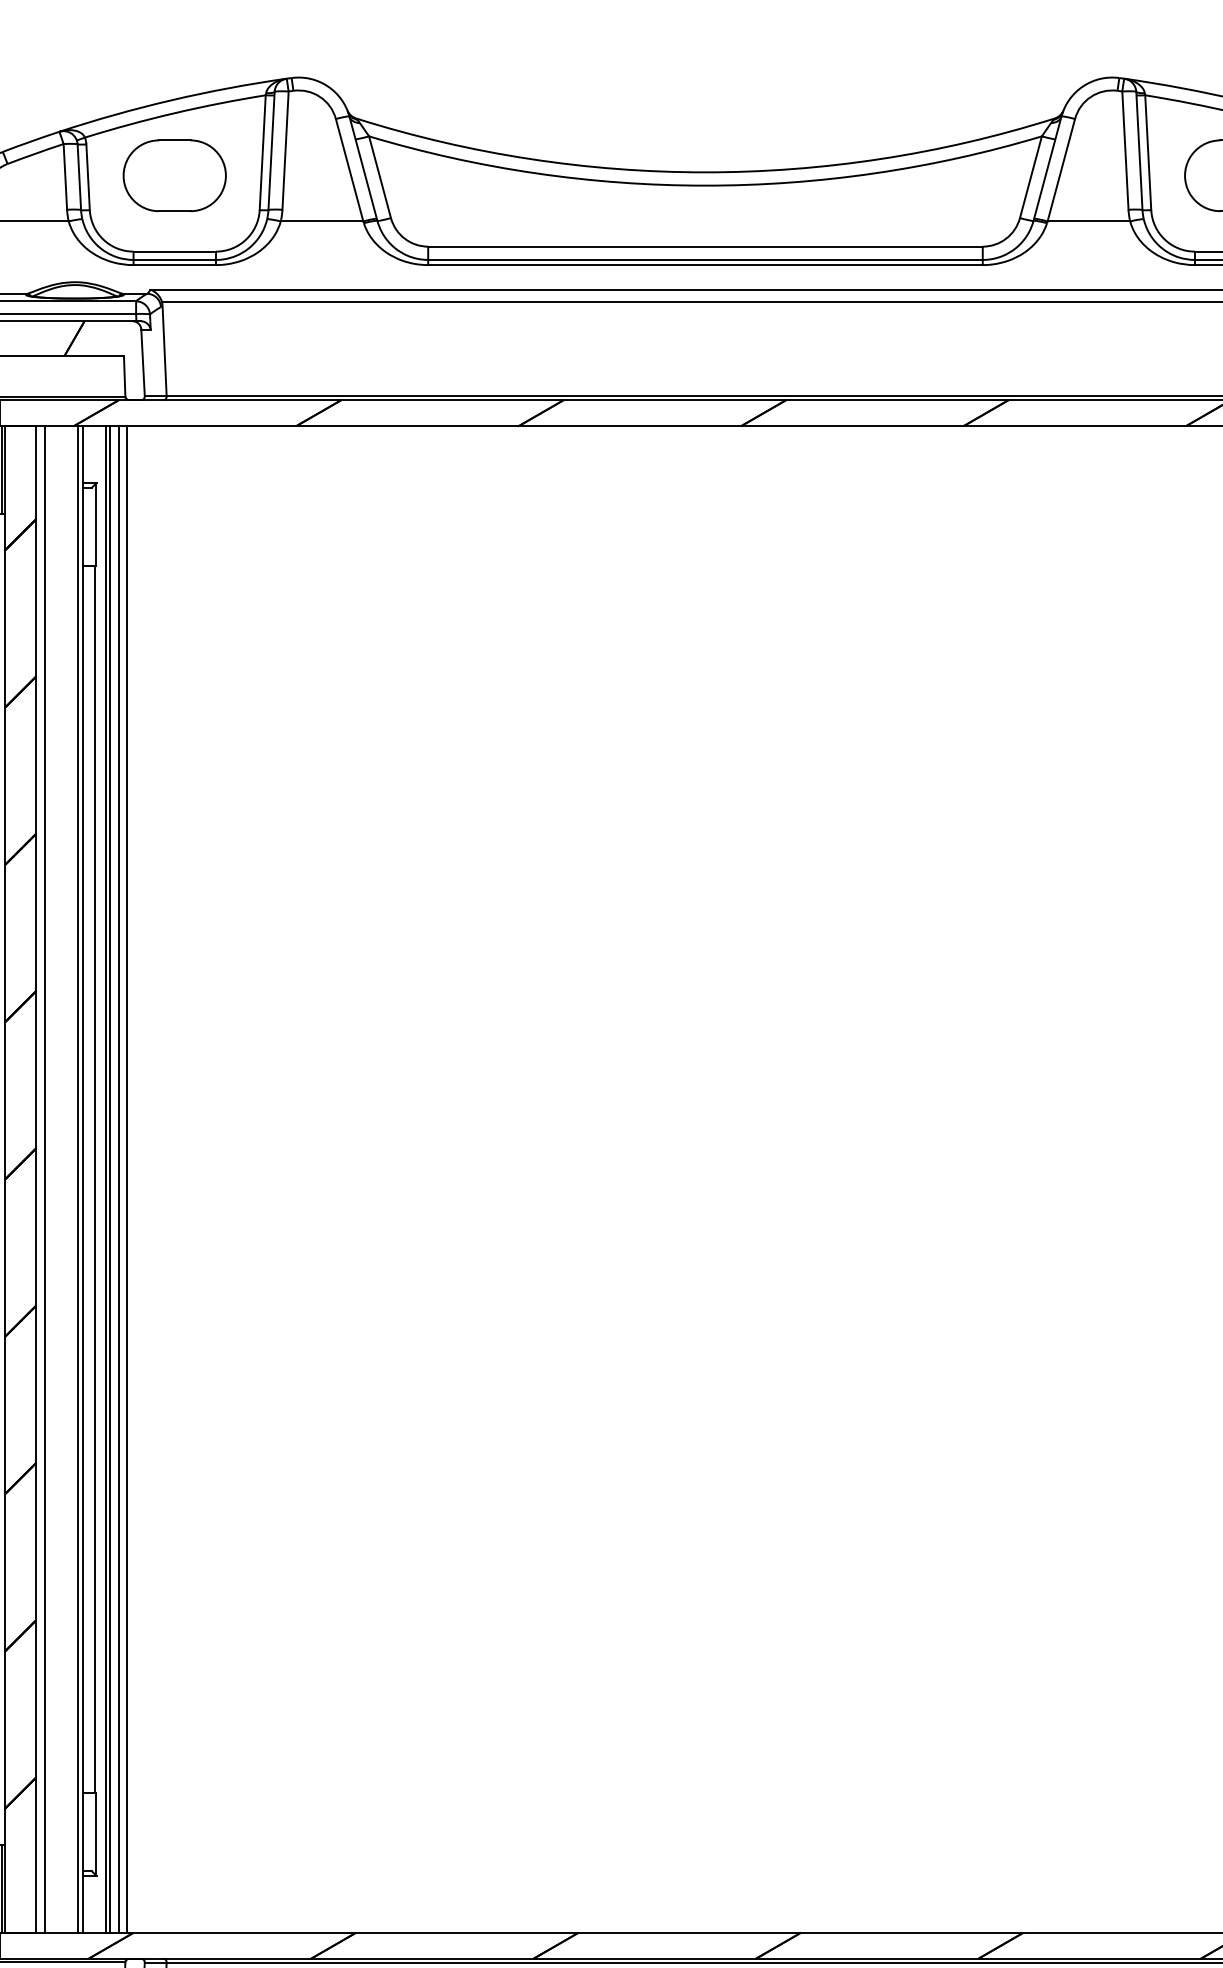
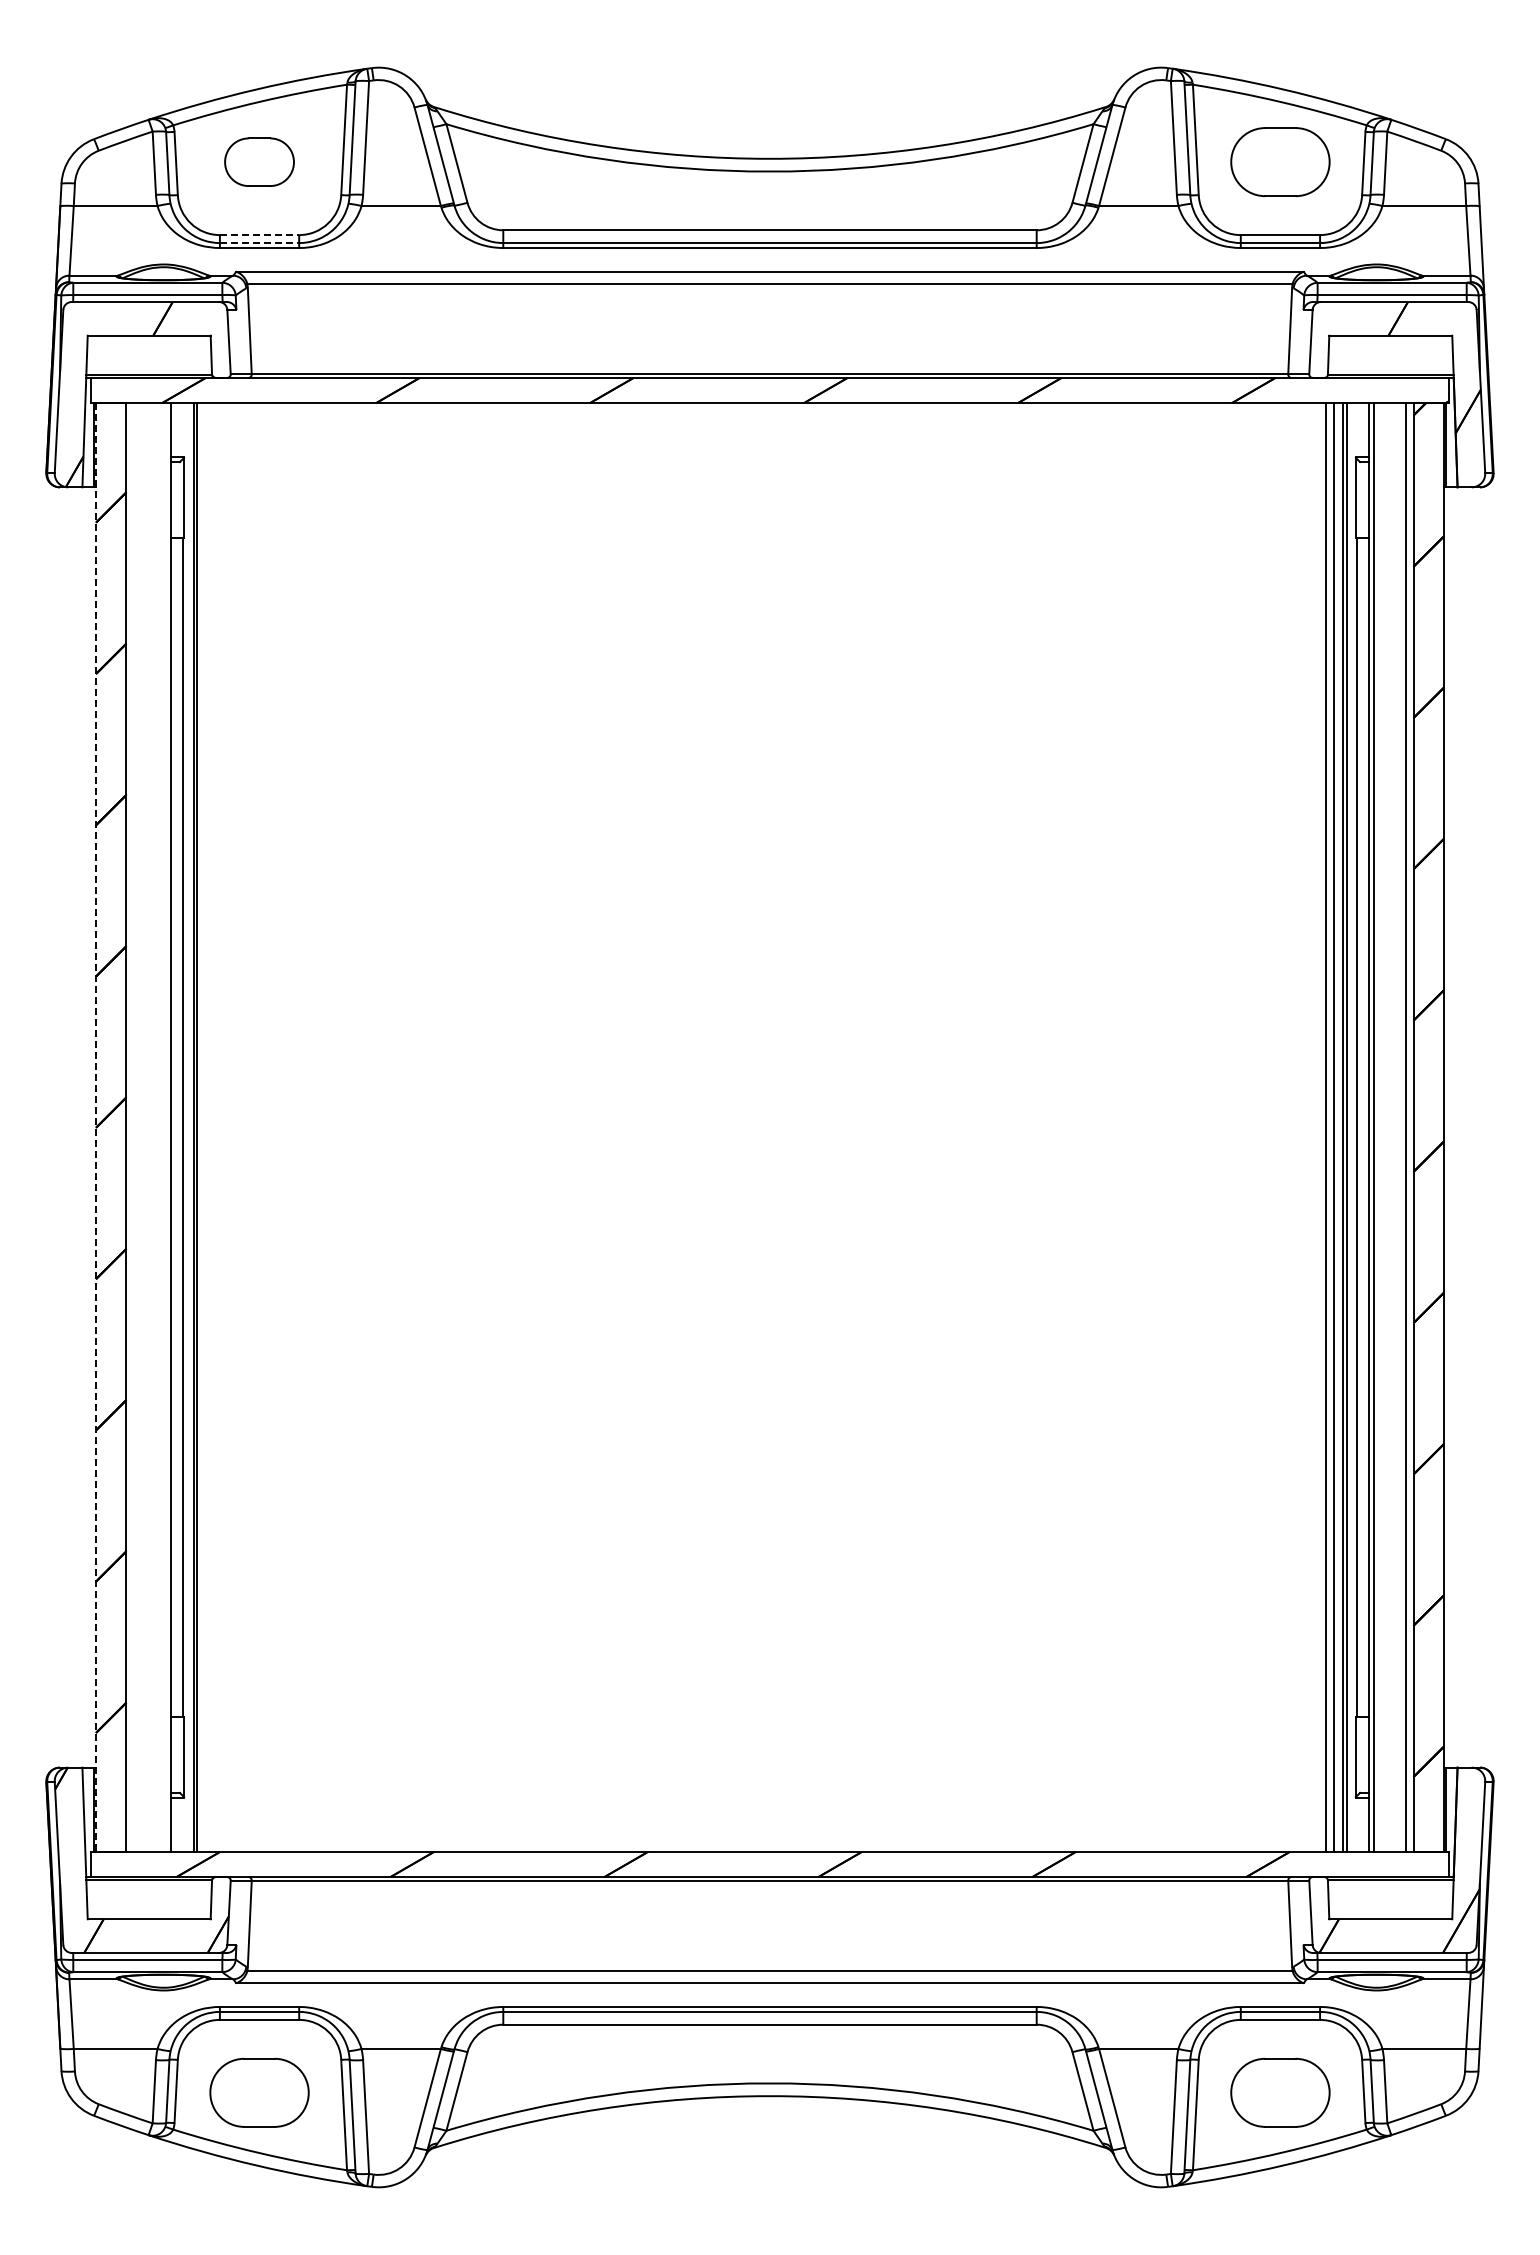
part: (174, 176) -> (259, 162), size x0.7
line: (174, 252) -> (259, 235), solid -> dashed
line: (174, 260) -> (259, 243), solid -> dashed
line: (5, 1179) -> (96, 1127), solid -> dashed
line: (44, 1179) -> (134, 1127), removed
line: (78, 1179) -> (166, 1127), removed
line: (118, 1179) -> (205, 1127), removed
line: (127, 1179) -> (214, 1127), removed

